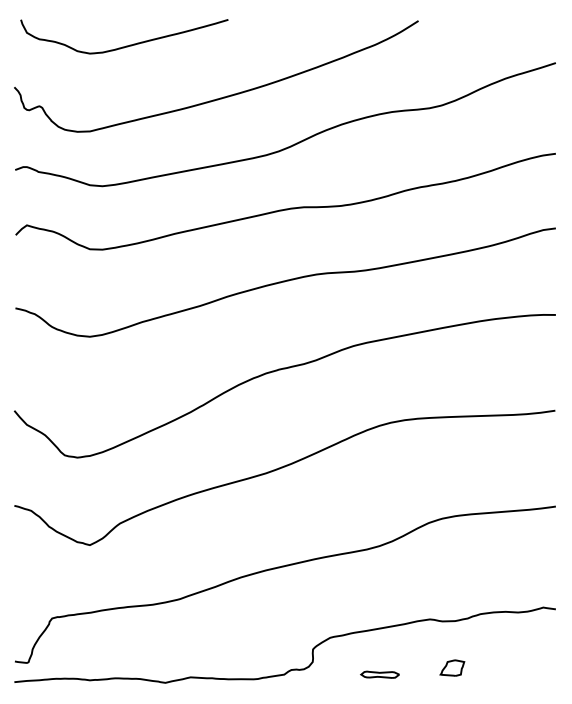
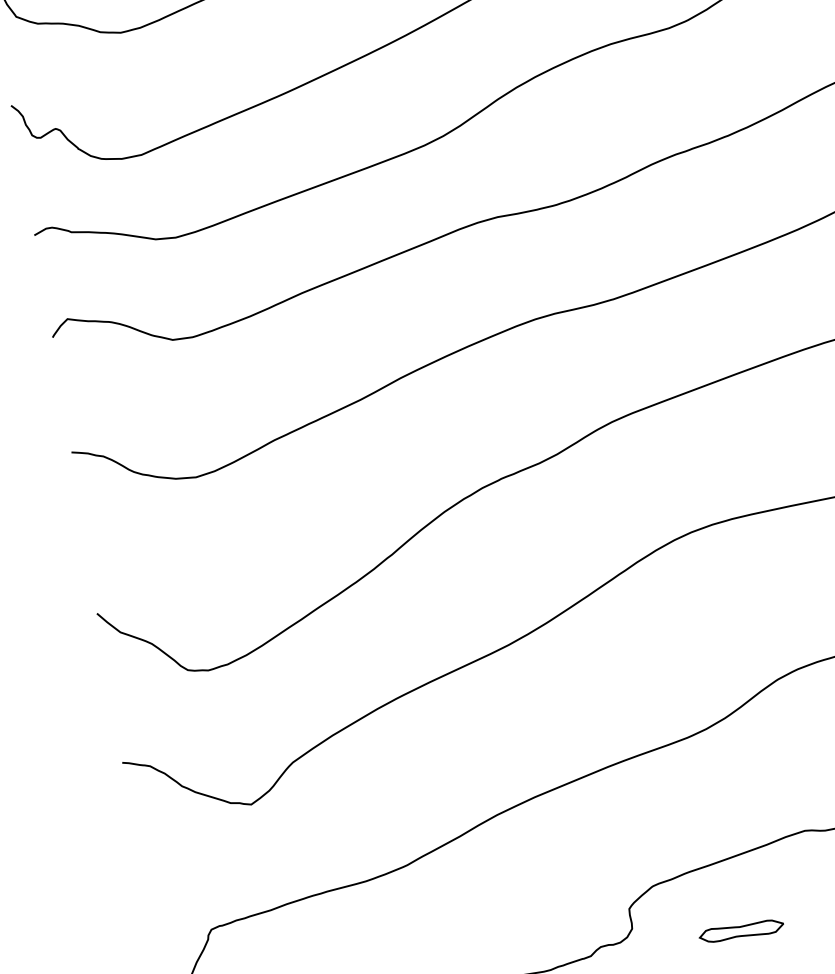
part: (379, 674) -> (740, 930), size x1.4

